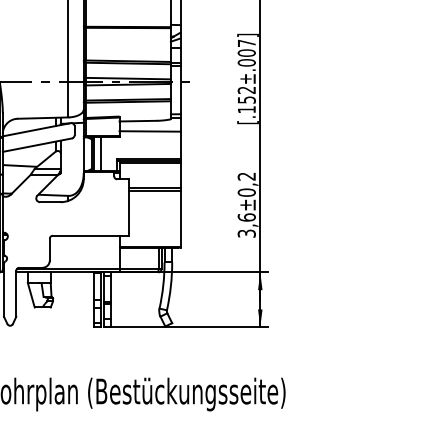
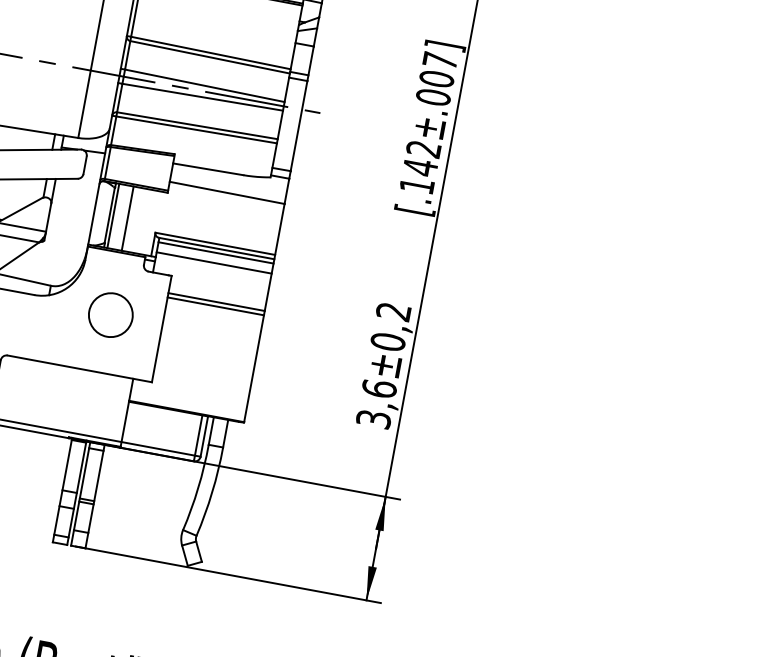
text: (246, 100) -> (419, 168), [.152±.007] -> [.142±.007]
line: (149, 168) -> (213, 262), added
circle: (101, 204) -> (110, 313), added

